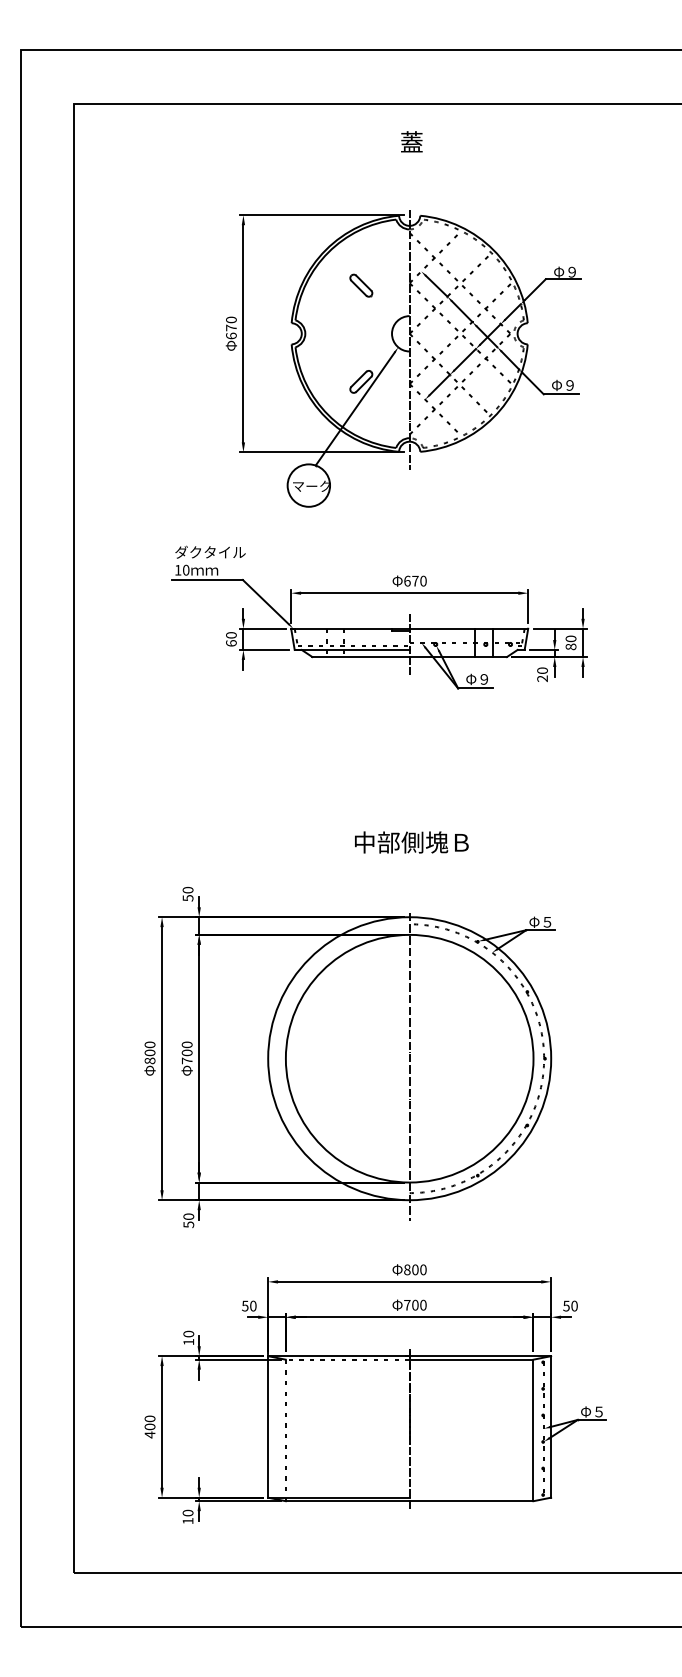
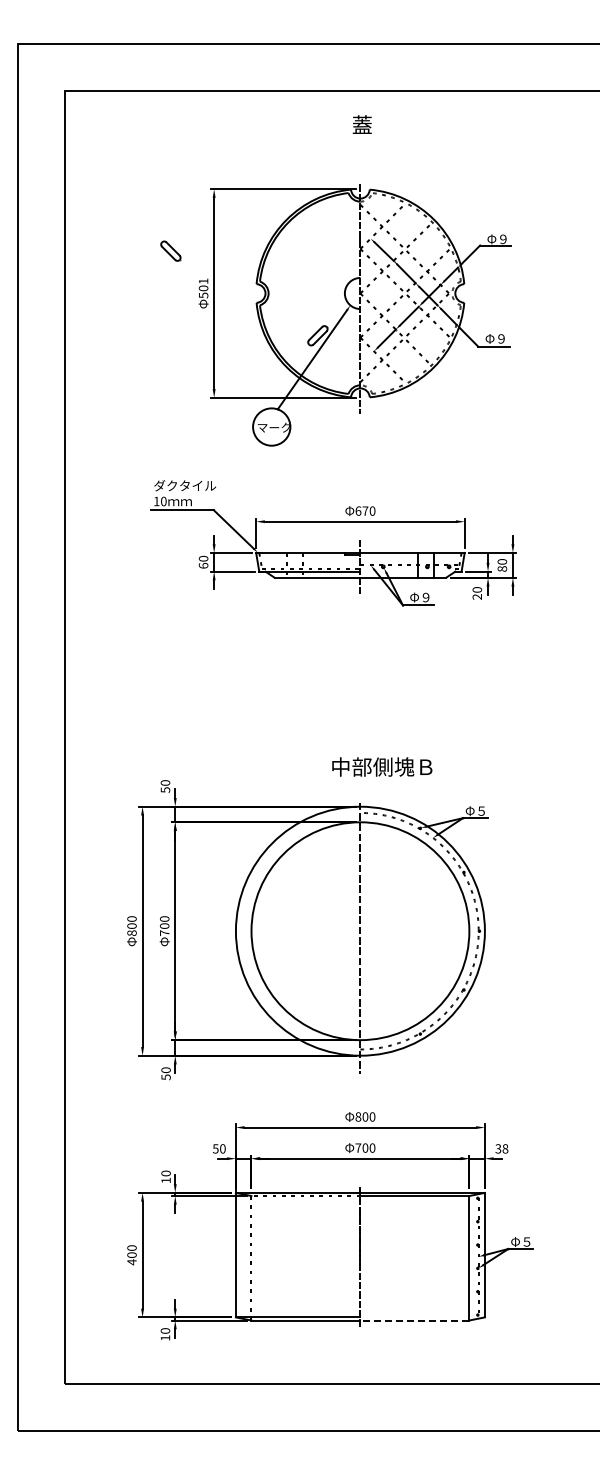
part: (360, 284) -> (170, 250), moved
text: (231, 328) -> (203, 288), 670 -> 501
text: (412, 841) -> (382, 766), moved
text: (570, 1305) -> (501, 1148), 50 -> 38
line: (471, 1501) -> (414, 1320), solid -> dashed

